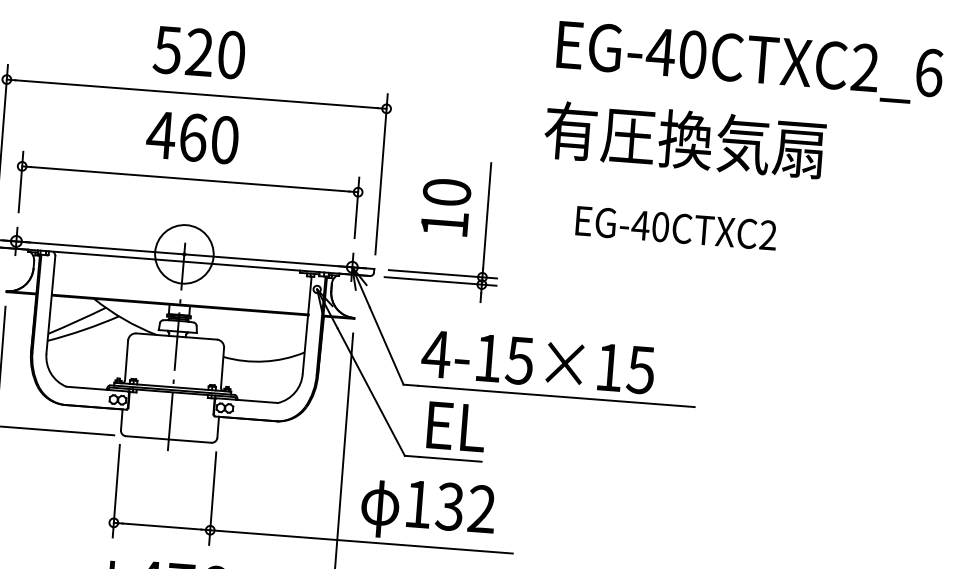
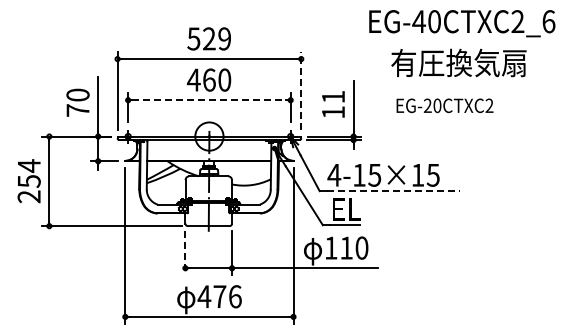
text: (231, 54) -> (224, 38), 520 -> 529
text: (750, 62) -> (462, 23), moved
text: (684, 138) -> (458, 62), moved
line: (382, 173) -> (301, 90), solid -> dashed
line: (190, 179) -> (209, 100), solid -> dashed
text: (447, 191) -> (333, 96), 10 -> 11
text: (640, 224) -> (427, 105), EG-40CTXC2 -> EG-20CTXC2
line: (556, 397) -> (393, 191), solid -> dashed
line: (116, 492) -> (185, 253), solid -> dashed
text: (466, 506) -> (354, 247), 132 -> 110

